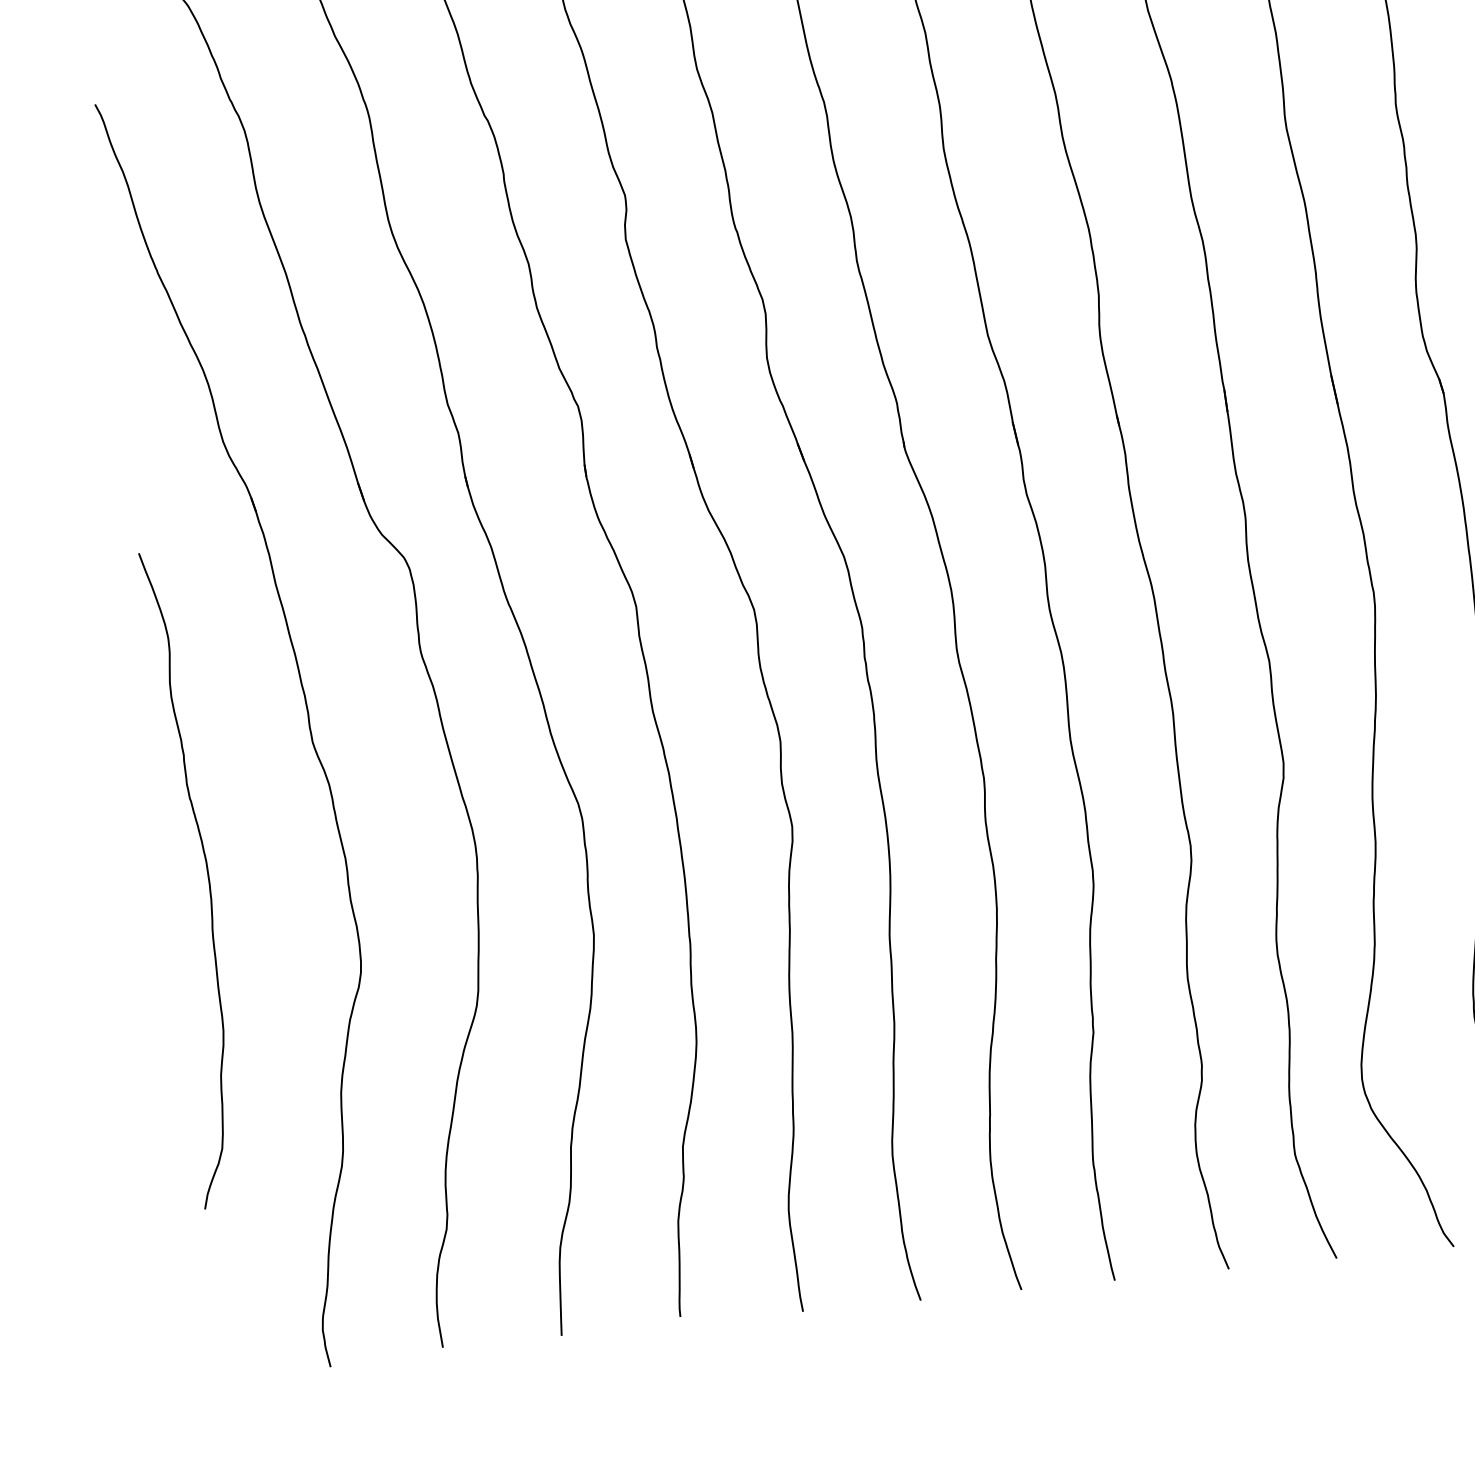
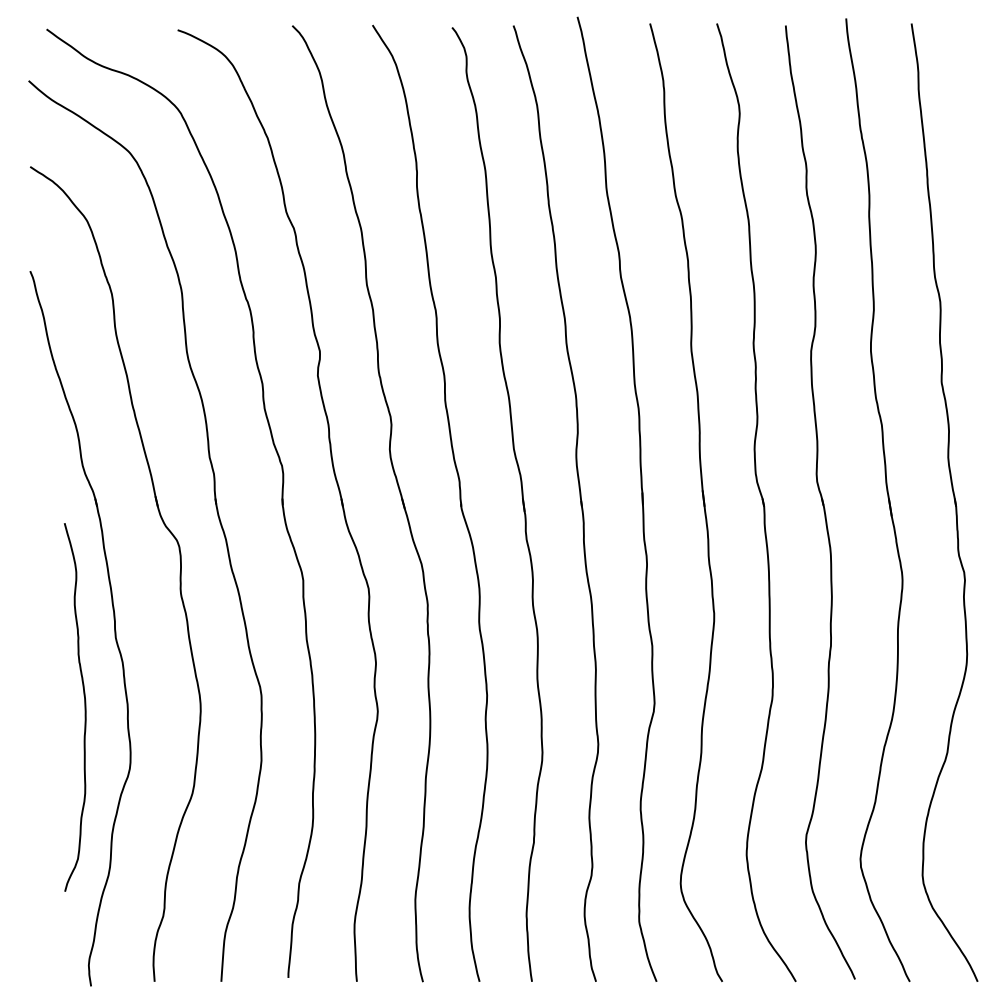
curve: (206, 877) -> (84, 707), moved

